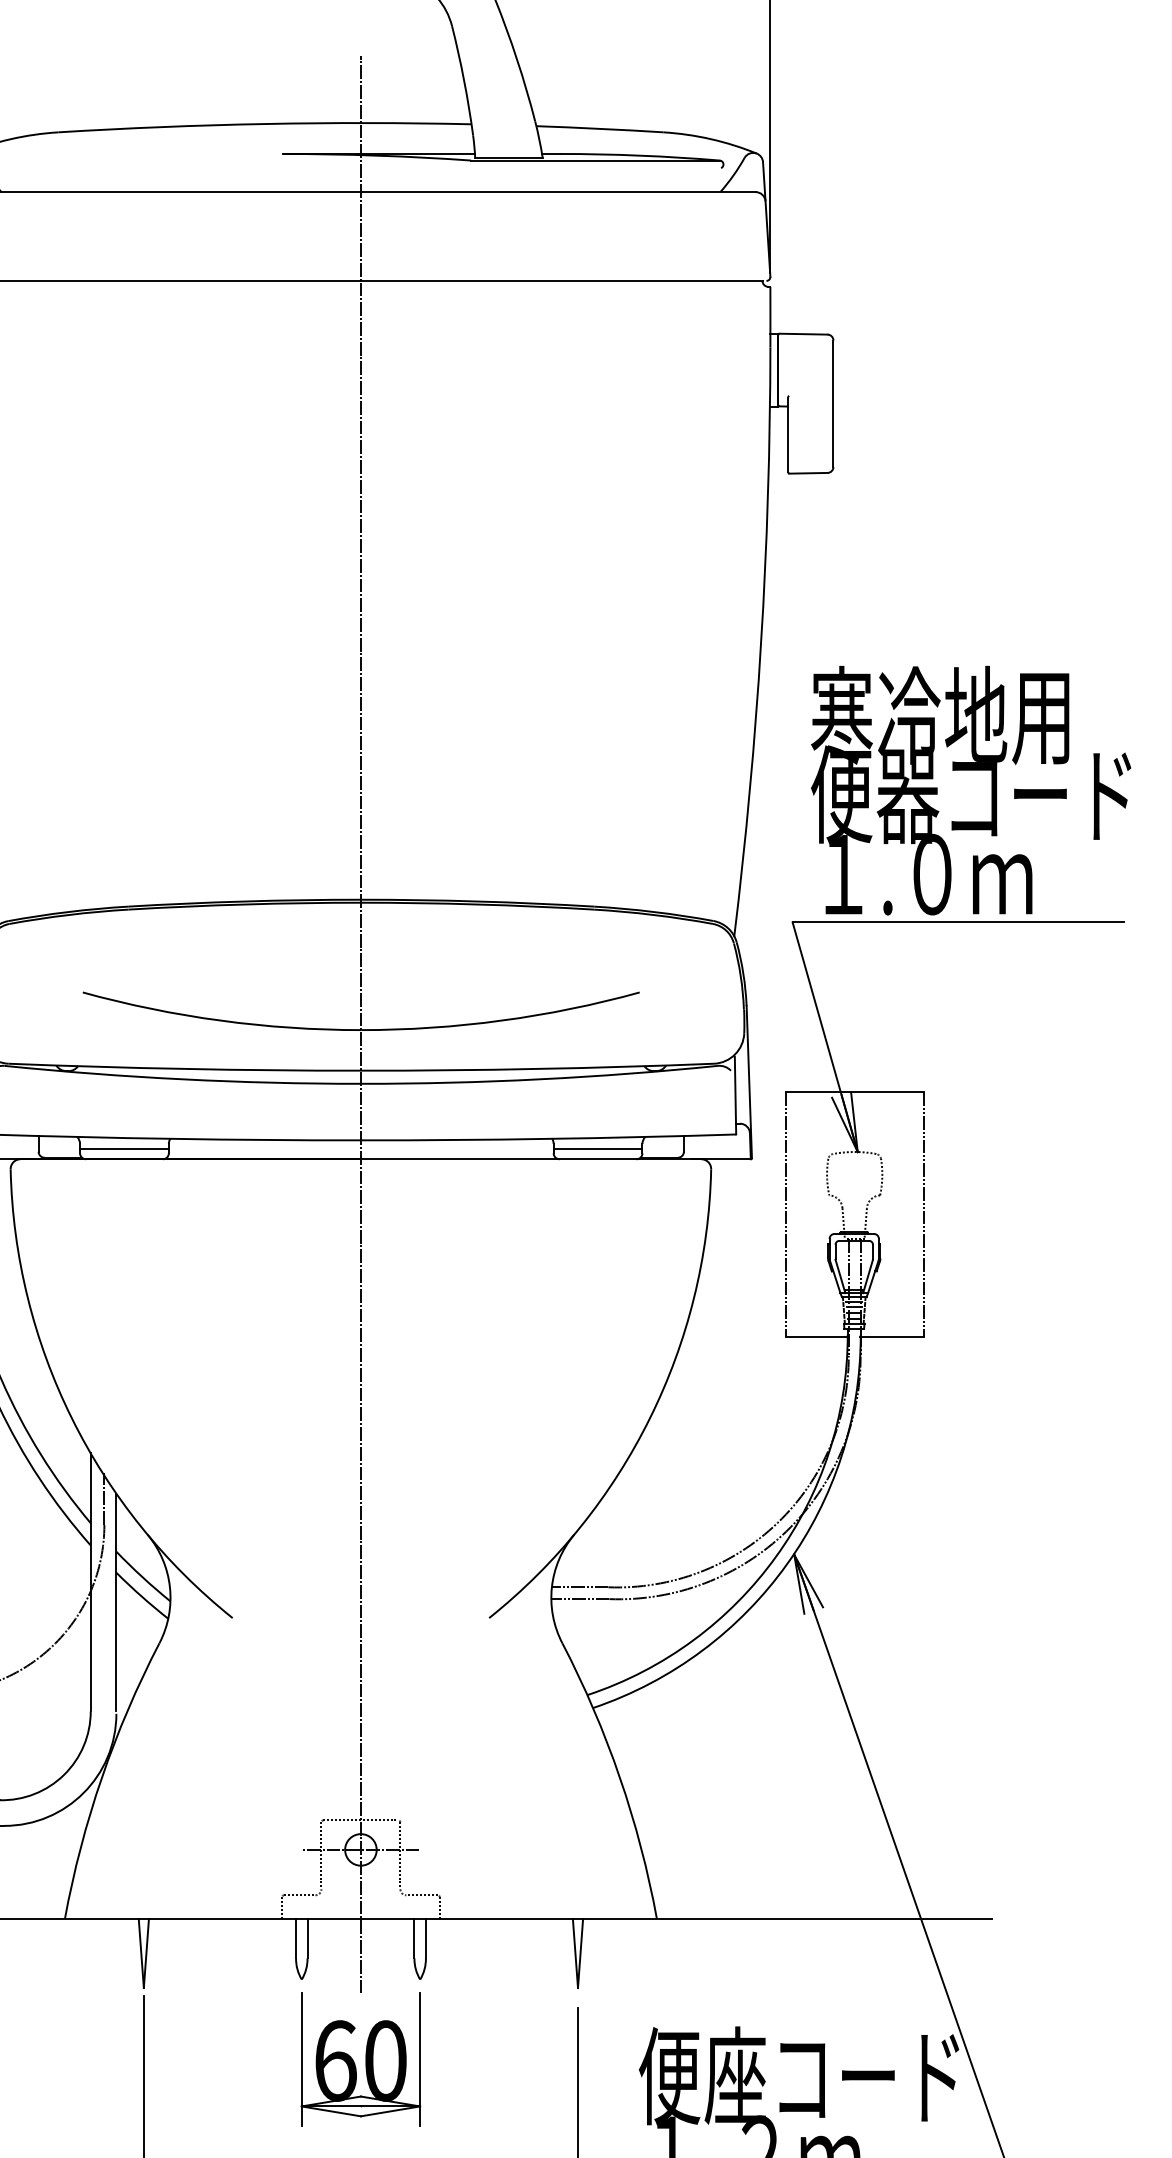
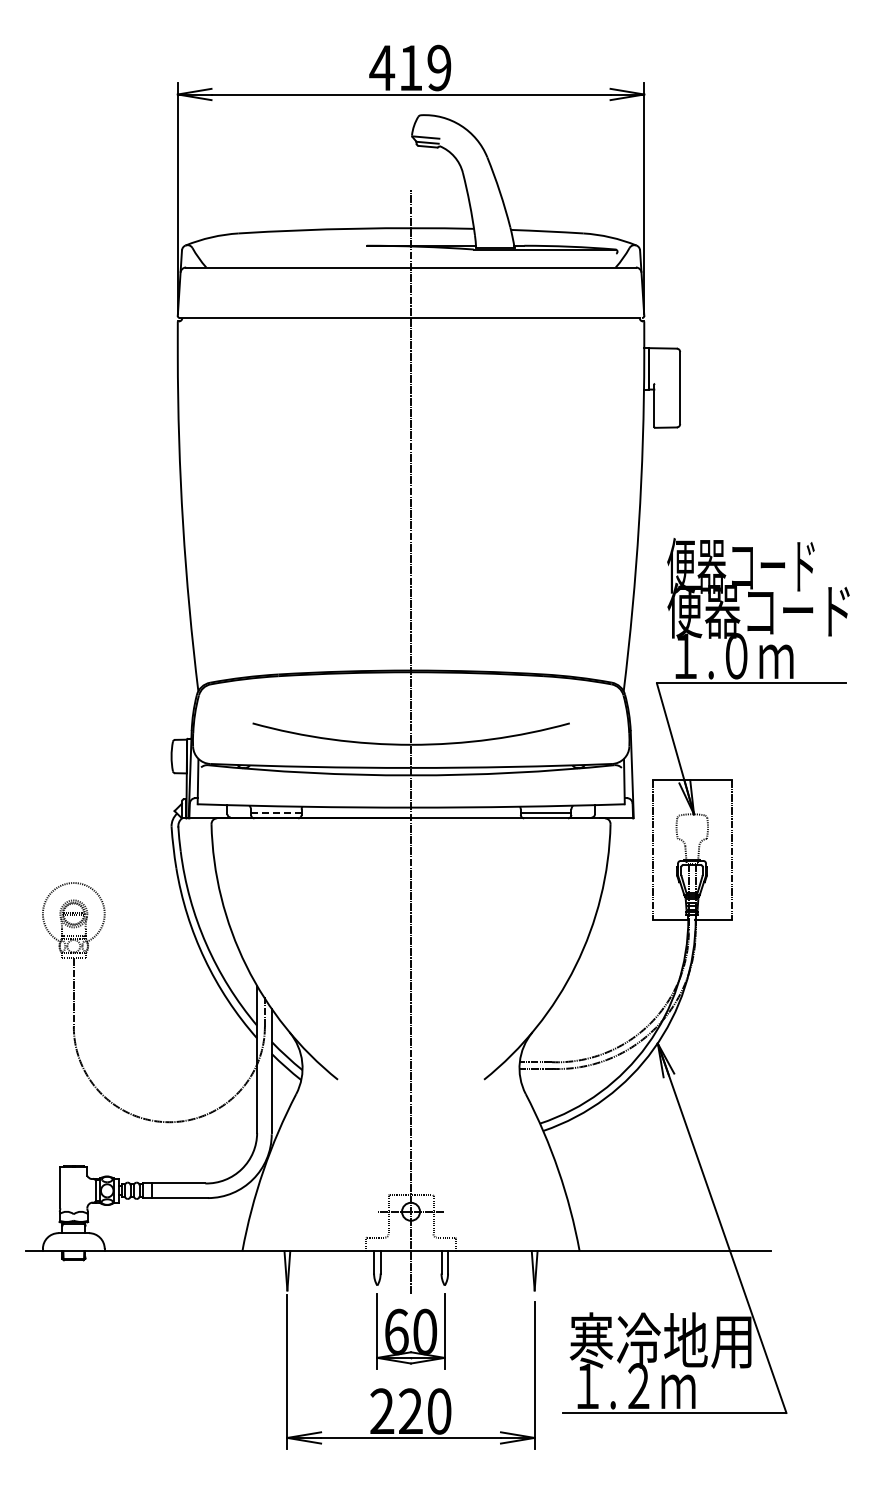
text: (939, 715) -> (740, 565), 寒冷地用 -> 便器コード
line: (124, 1148) -> (276, 812), solid -> dashed
text: (798, 2075) -> (660, 1340), 便座コード -> 寒冷地用

